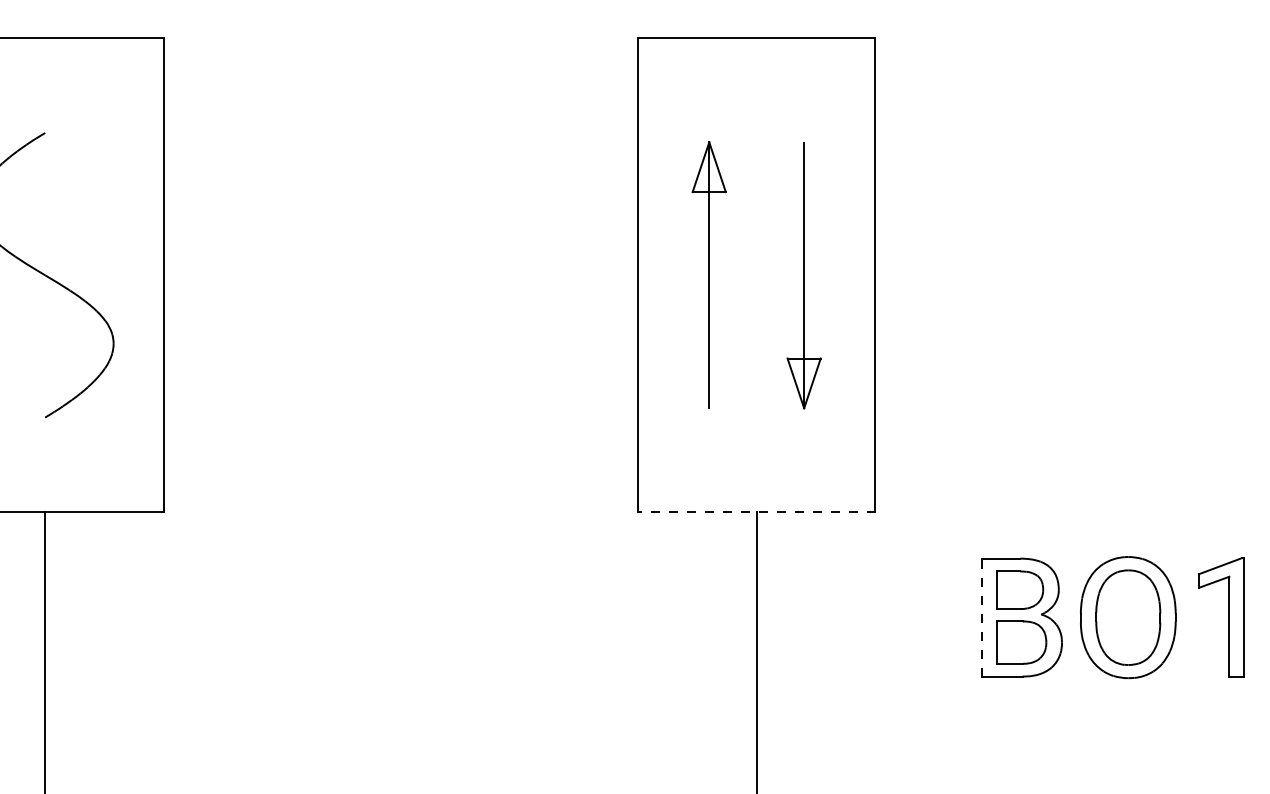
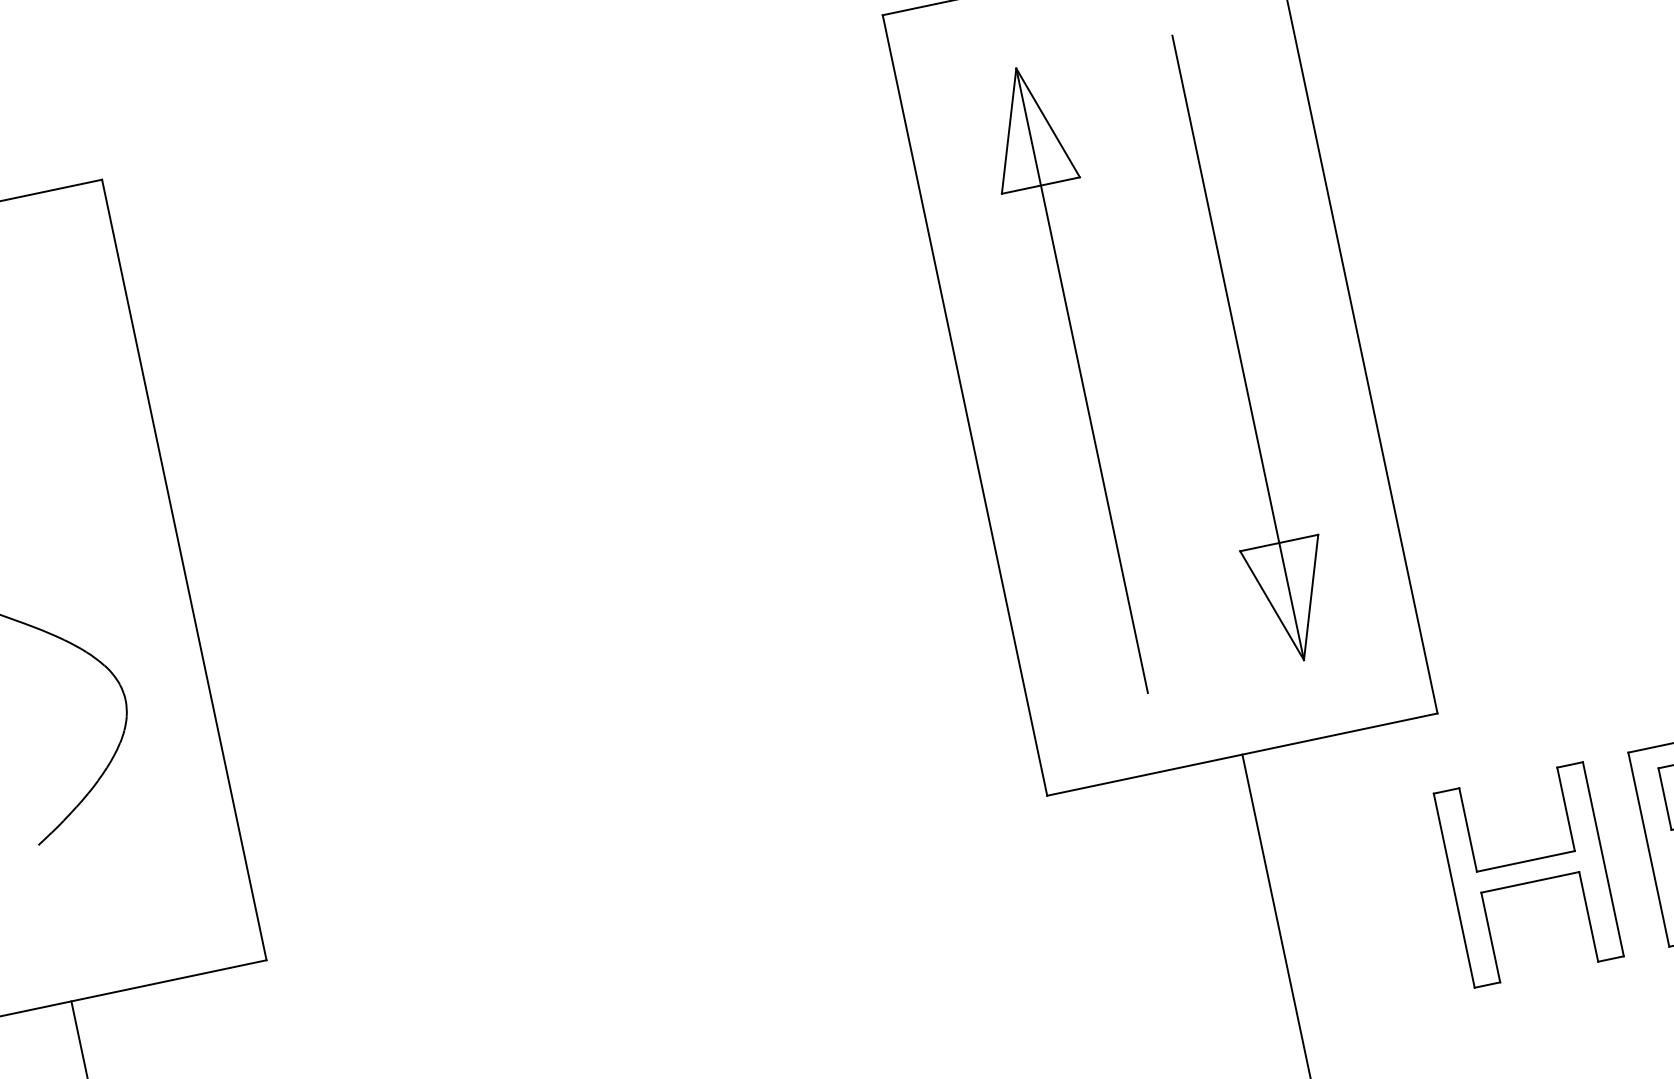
part: (708, 274) -> (1080, 379), size x1.43
part: (803, 275) -> (1236, 348), size x1.43
line: (756, 512) -> (1241, 754), dashed -> solid
part: (908, 617) -> (1528, 874), added
line: (981, 617) -> (1648, 849), dashed -> solid

